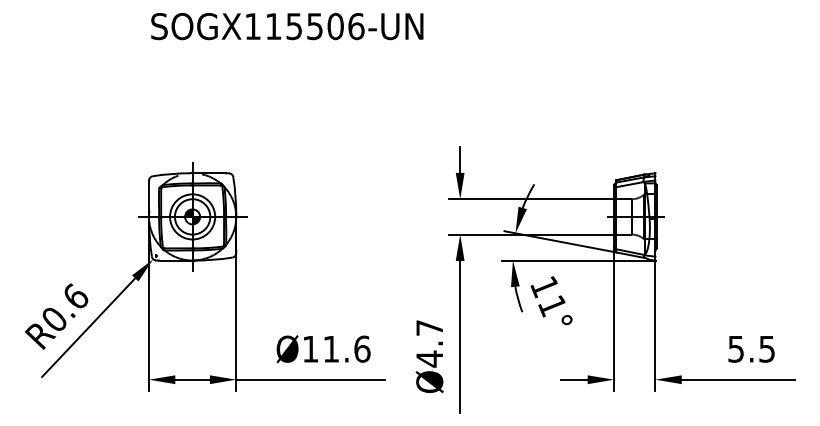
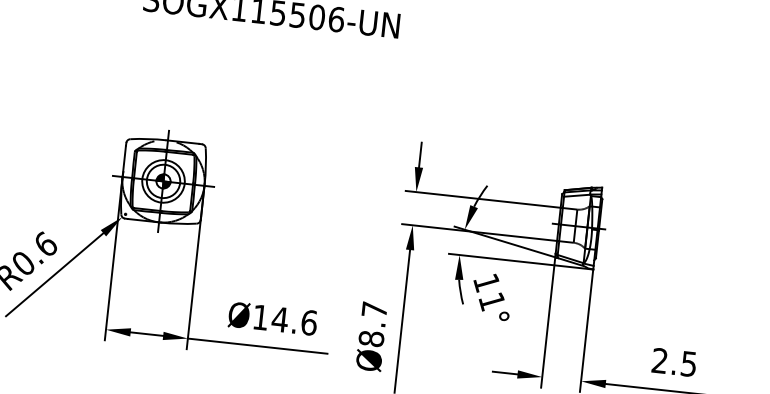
text: (735, 348) -> (659, 360), 5.5 -> 2.5
text: (330, 349) -> (279, 319), Ø11.6 -> Ø14.6
text: (429, 358) -> (371, 338), Ø4.7 -> Ø8.7

